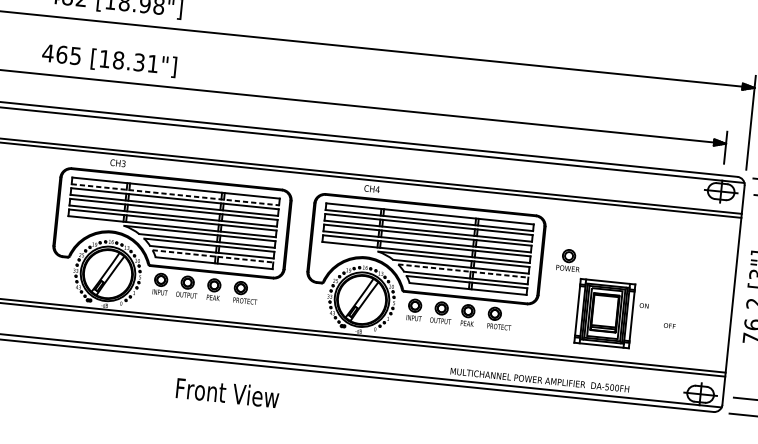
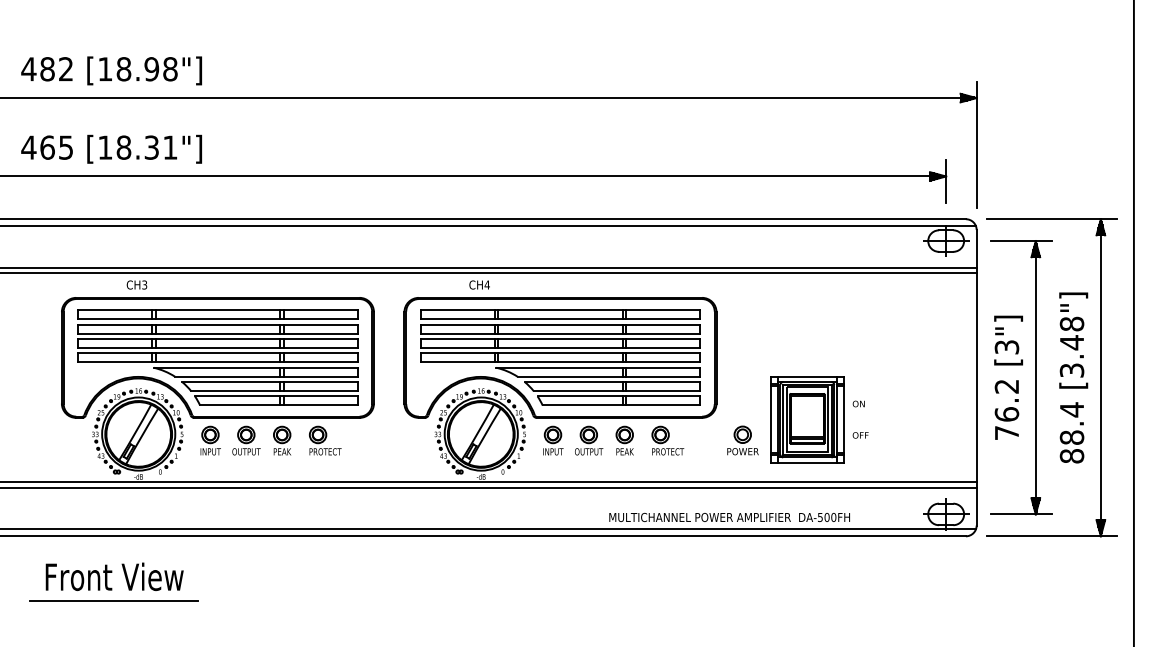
line: (175, 194) -> (217, 319), dashed -> solid
line: (213, 256) -> (276, 396), dashed -> solid
part: (568, 260) -> (742, 440), moved
line: (463, 271) -> (612, 382), dashed -> solid
text: (669, 326) -> (860, 435), moved
text: (227, 392) -> (114, 576), moved
line: (76, 396) -> (113, 601), added

